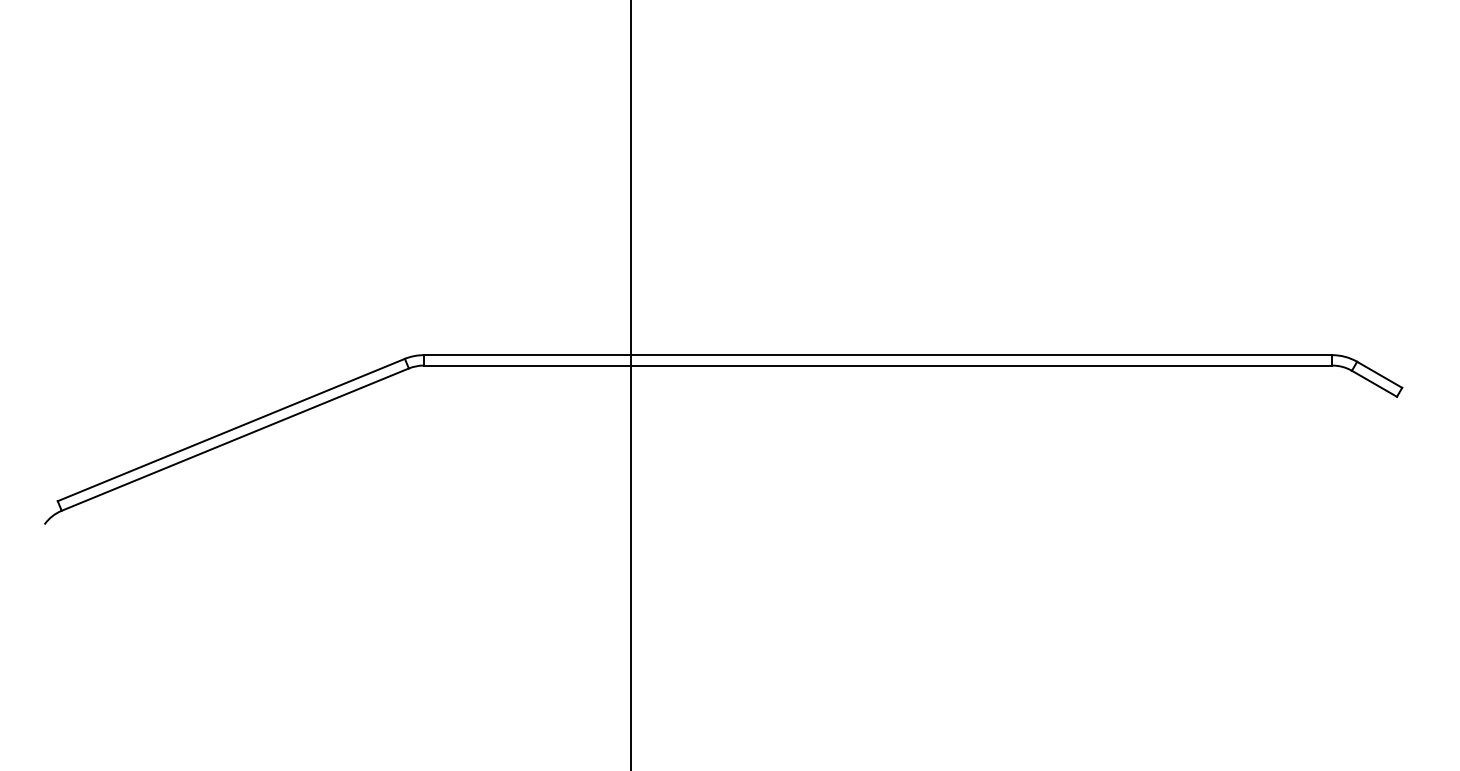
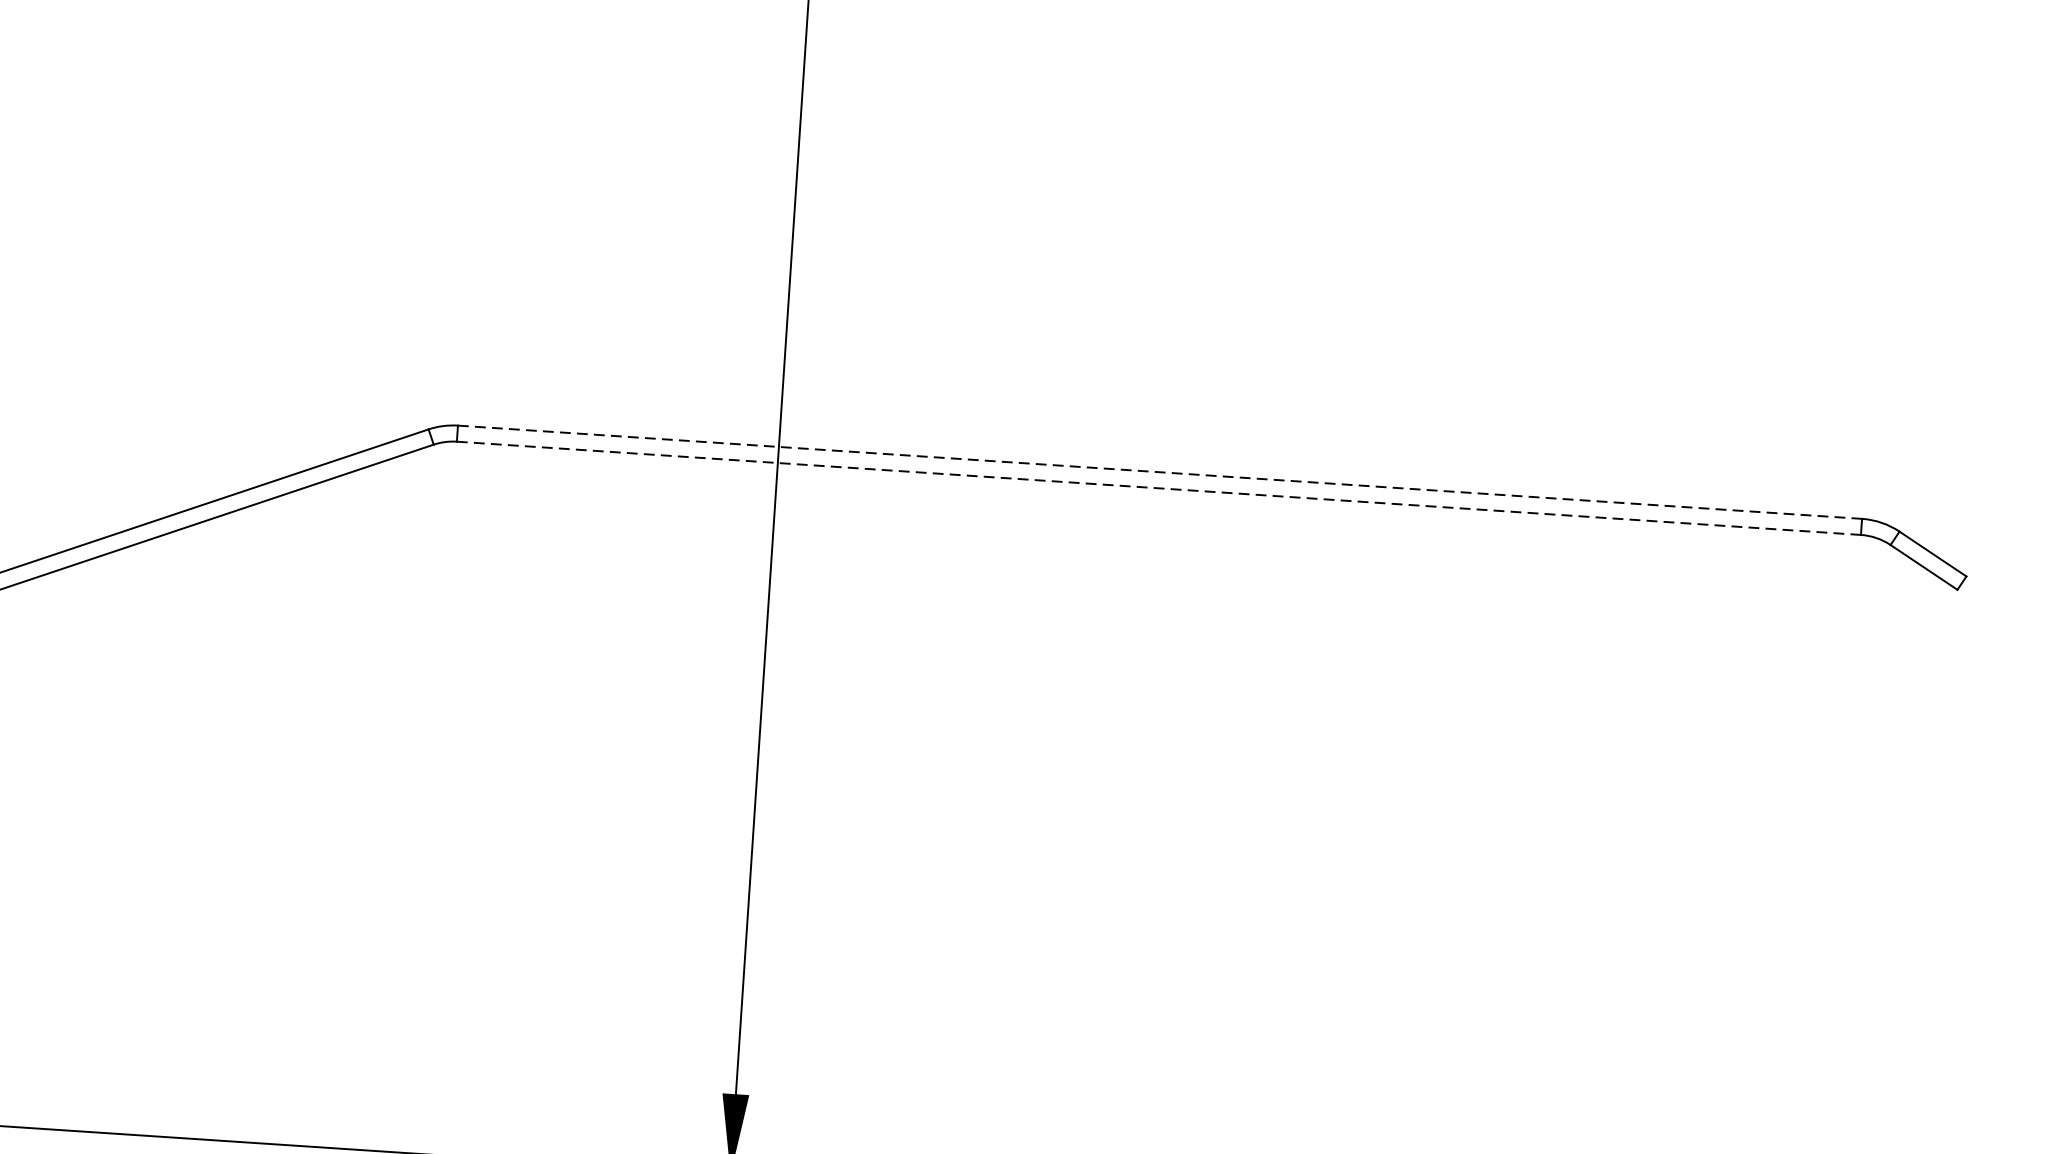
line: (878, 355) -> (1160, 472), solid -> dashed
line: (878, 365) -> (1159, 488), solid -> dashed

